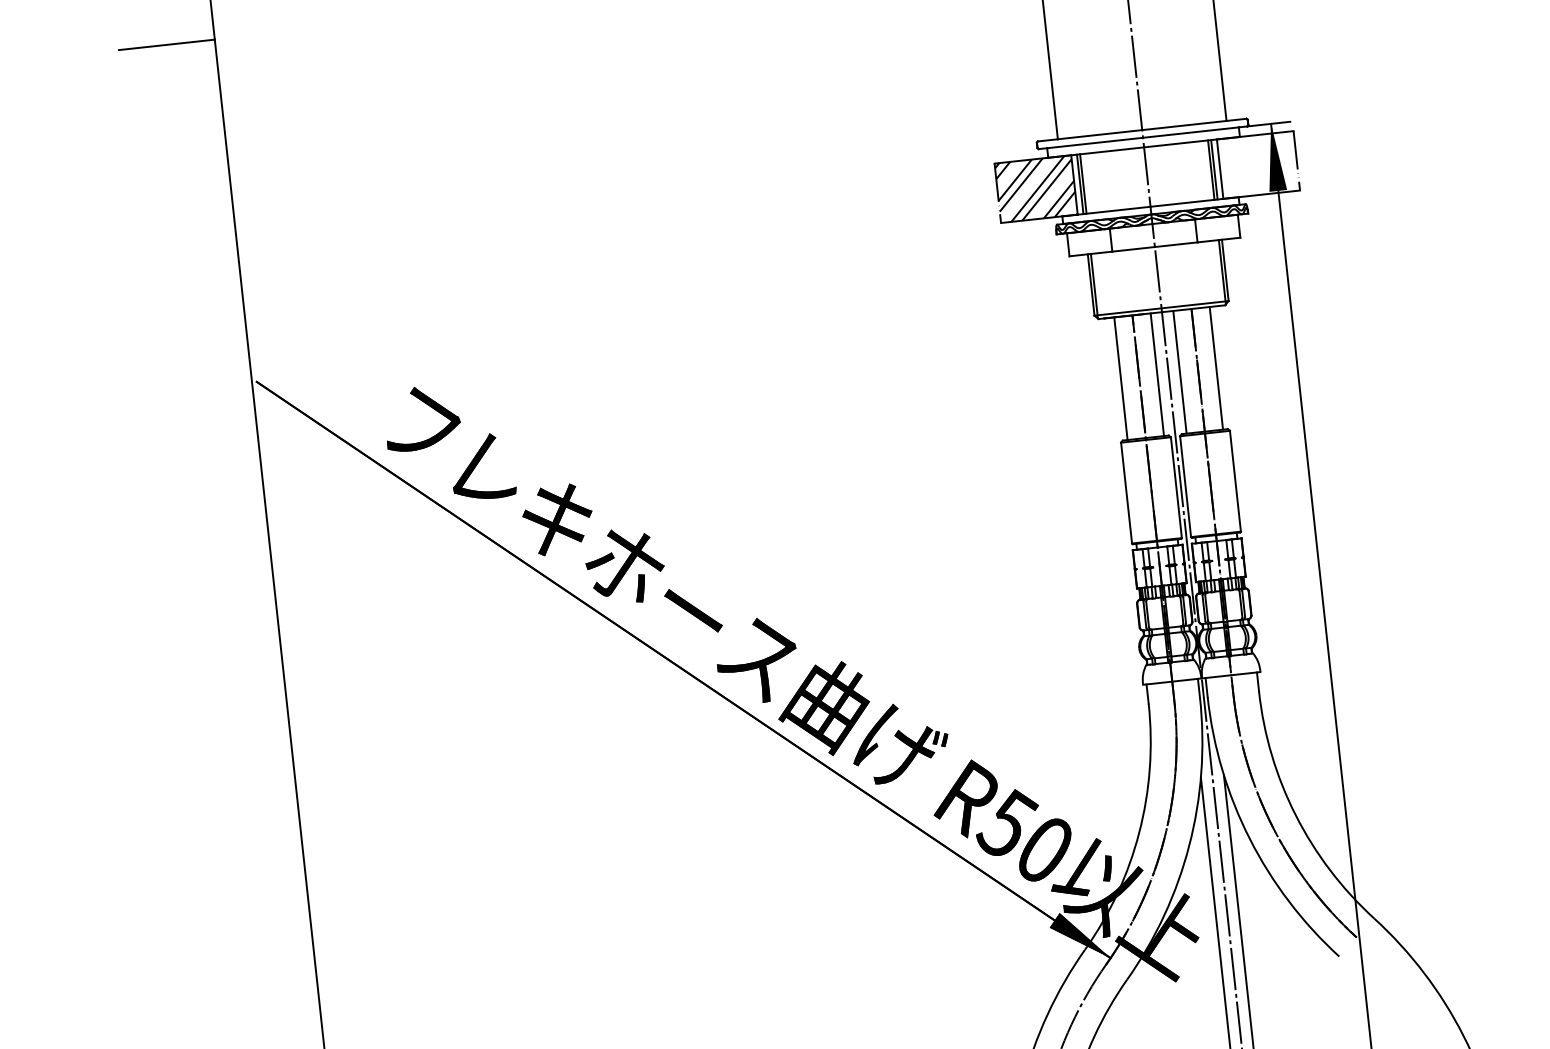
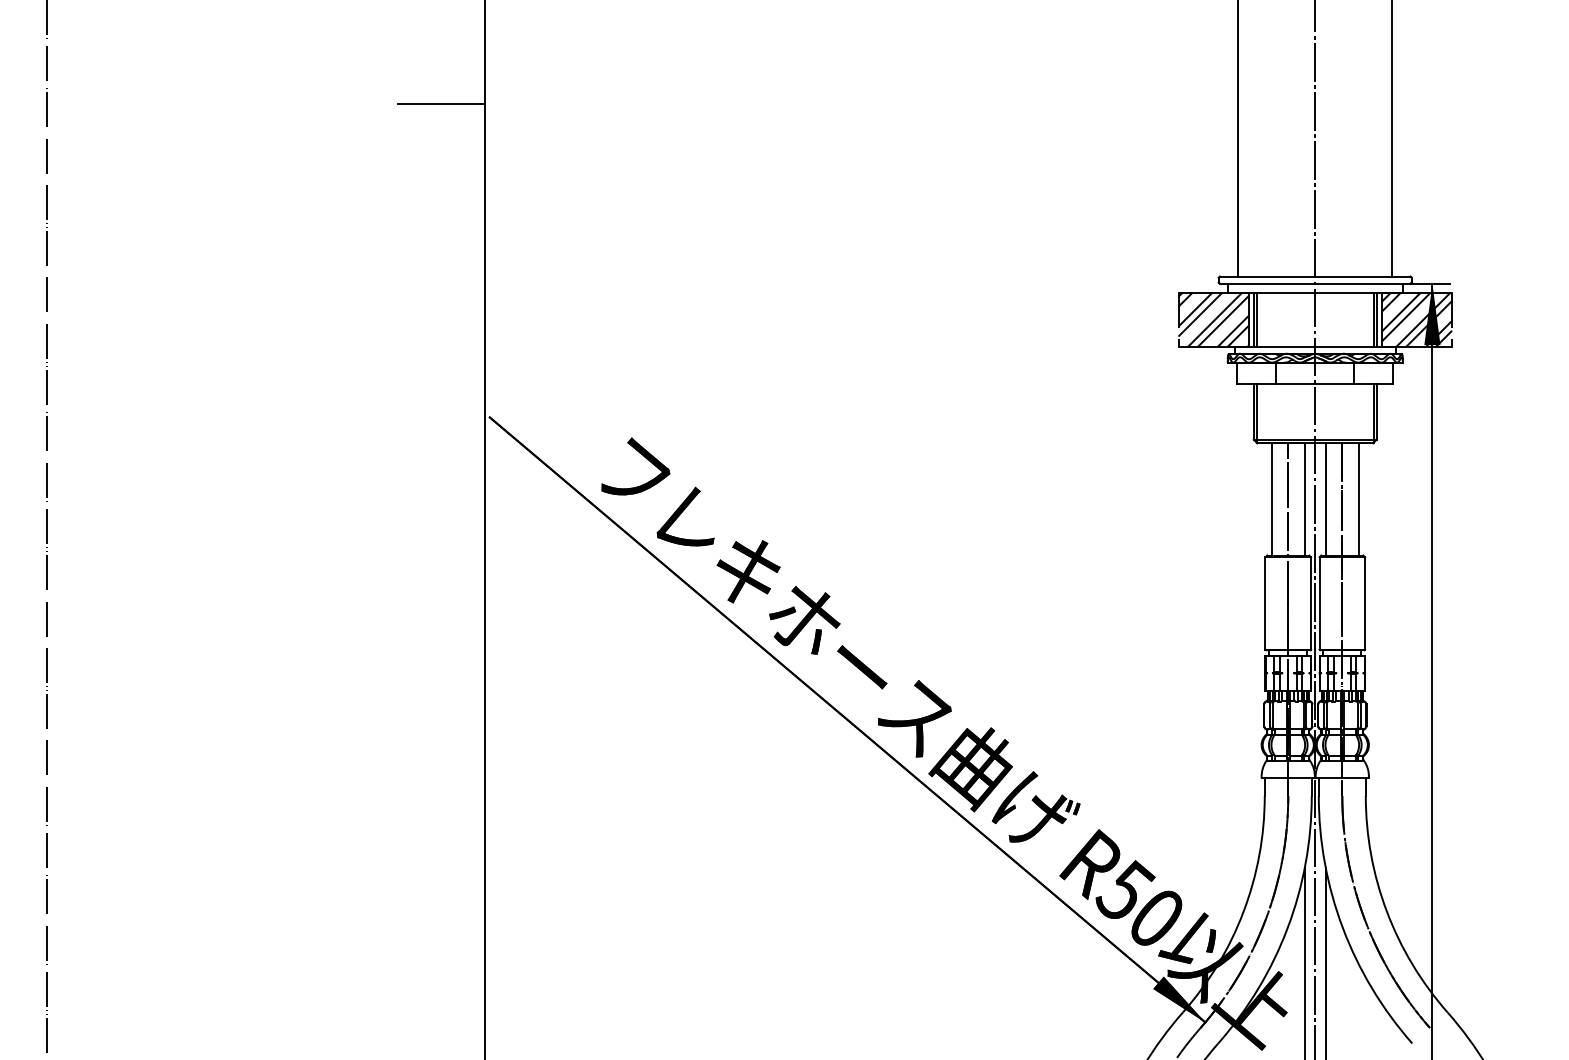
hatch: (1257, 164) -> (1416, 319), added

